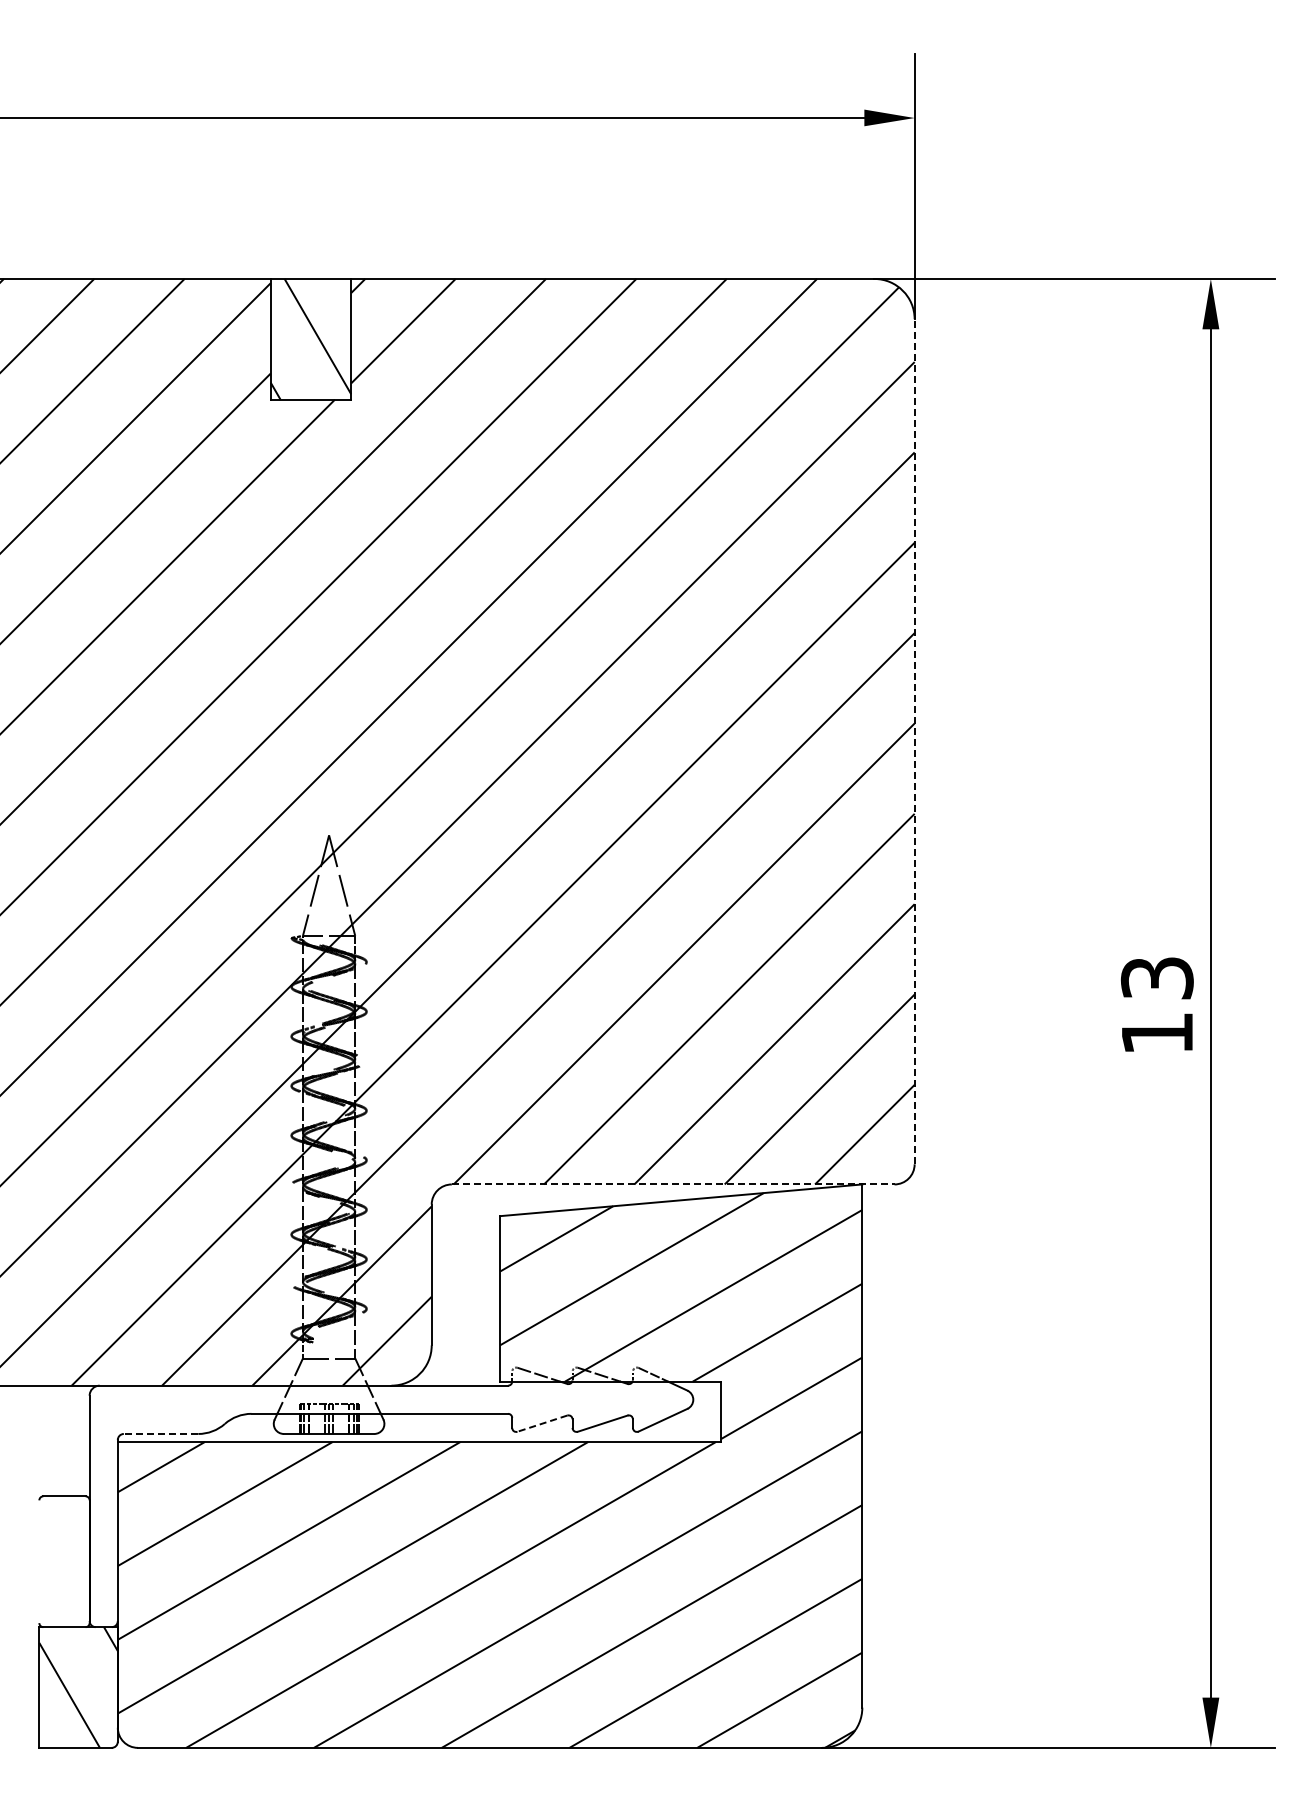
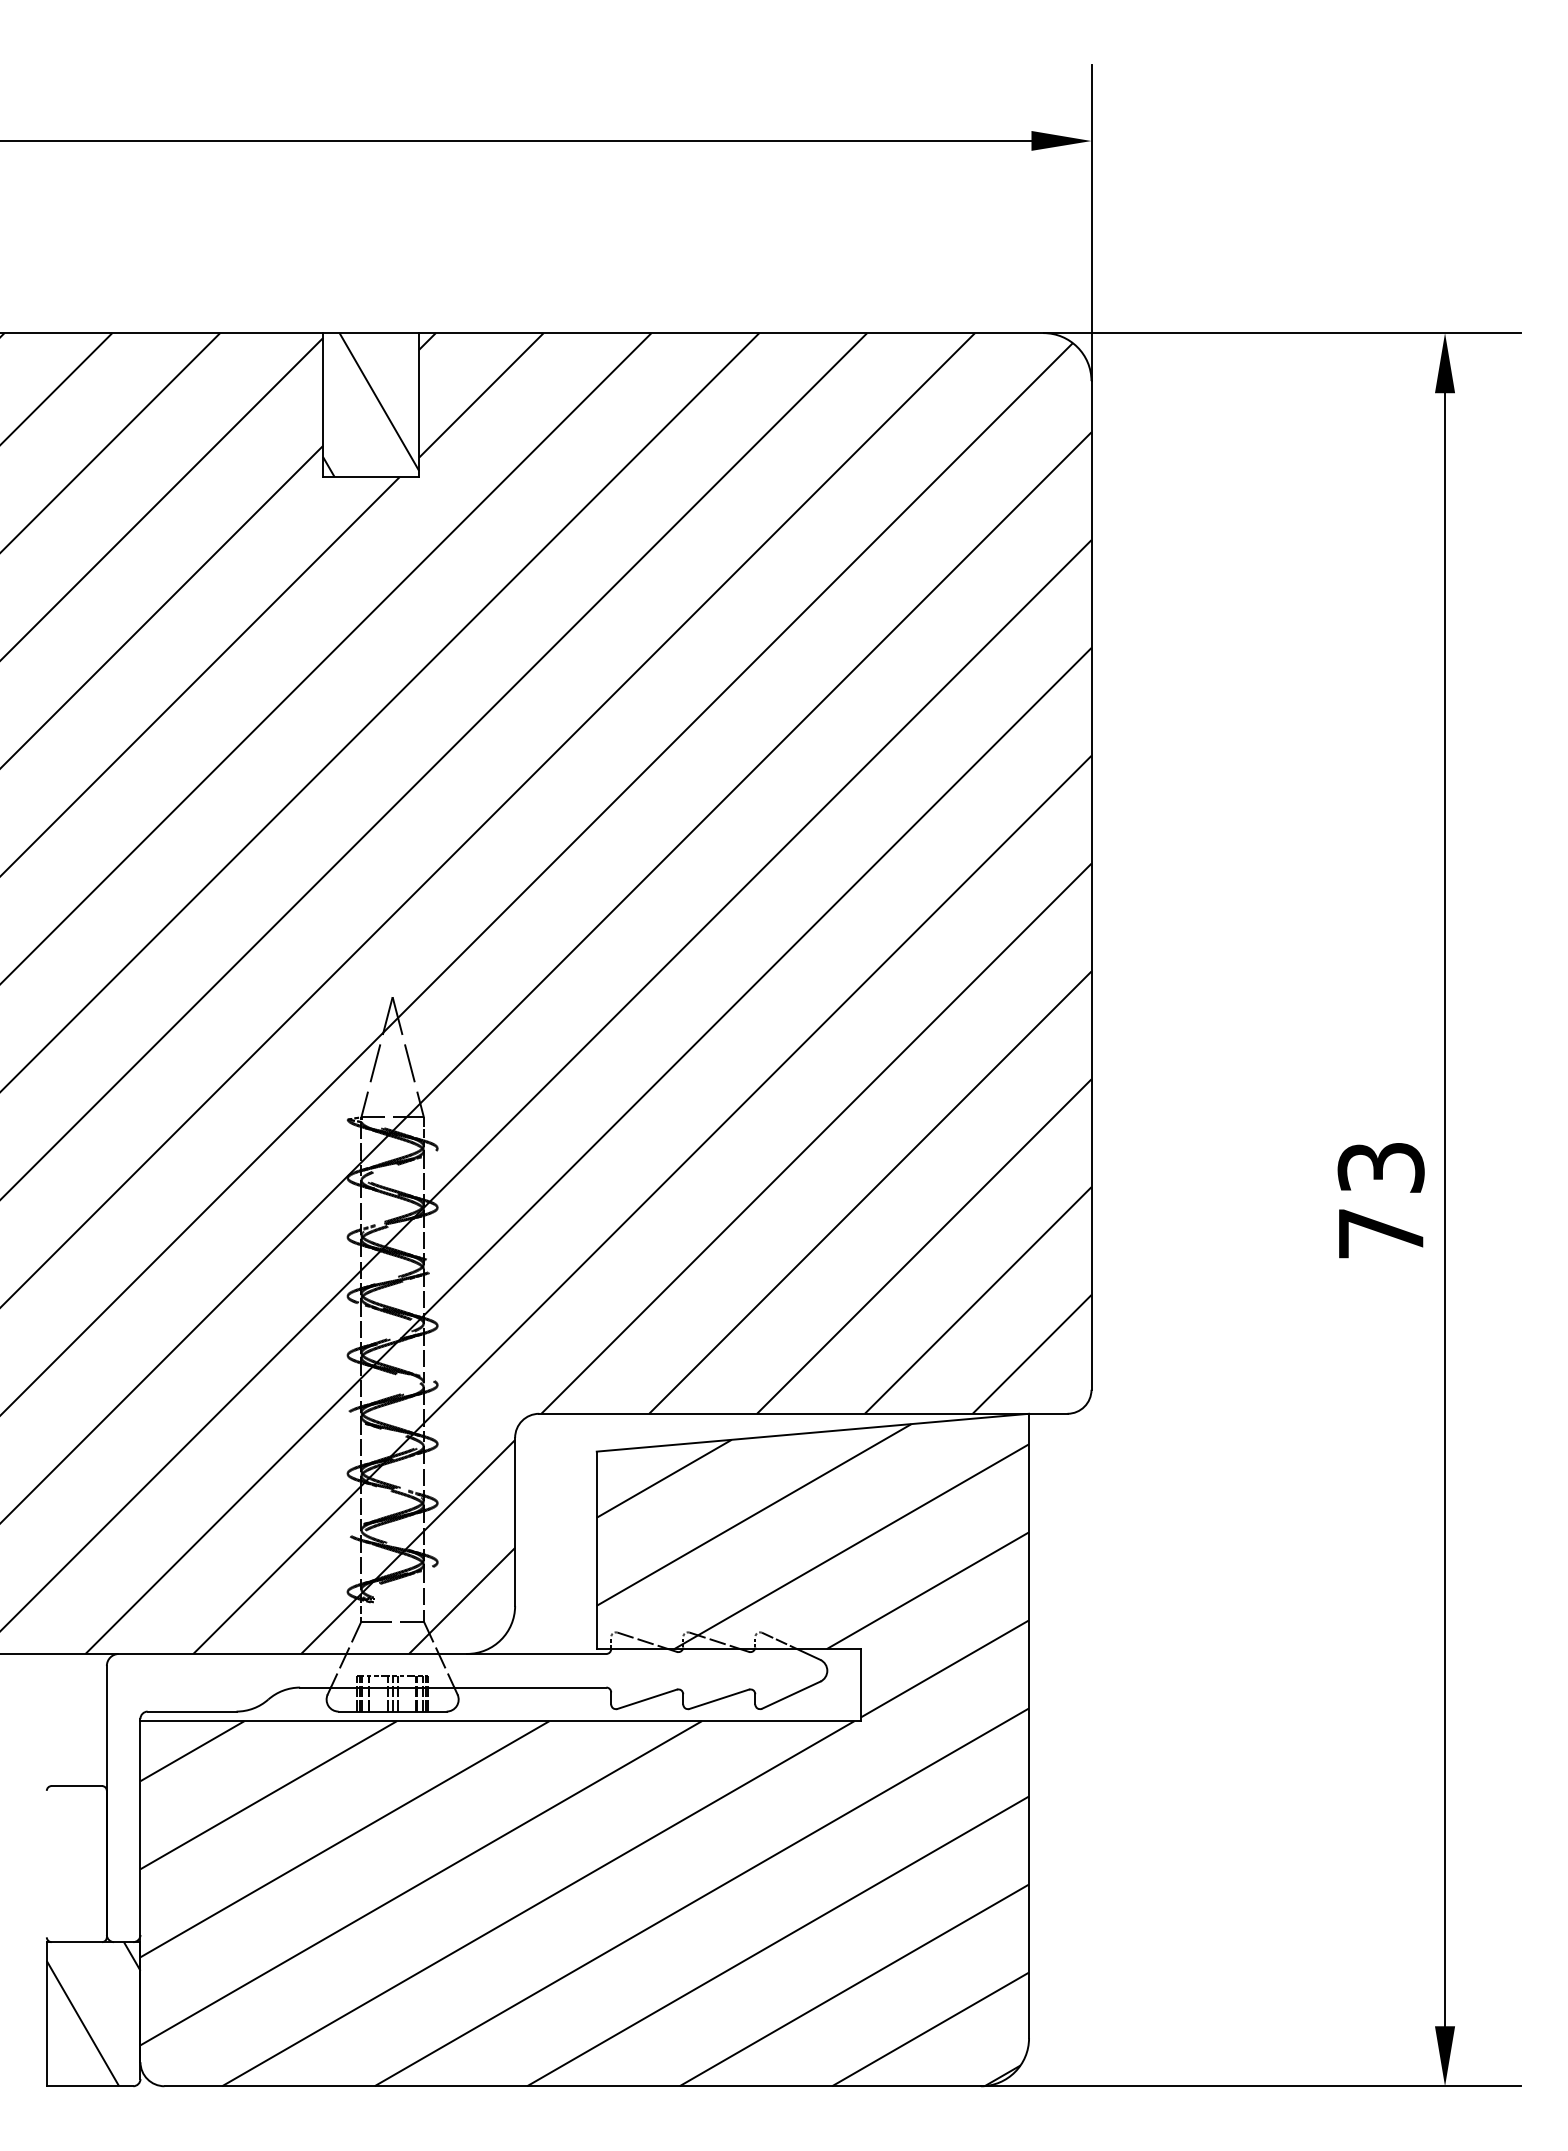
line: (914, 741) -> (1091, 885), dashed -> solid
text: (1157, 1033) -> (1381, 1233), 13 -> 73
line: (673, 1184) -> (803, 1413), dashed -> solid
line: (541, 1423) -> (646, 1699), dashed -> solid
line: (160, 1433) -> (191, 1711), dashed -> solid

